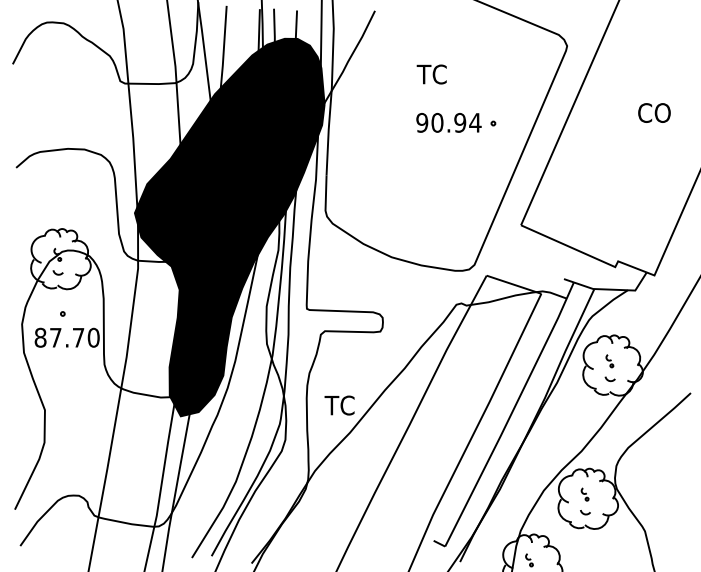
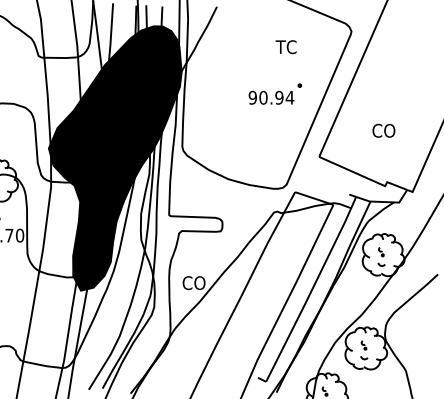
text: (431, 74) -> (285, 47), moved
text: (654, 112) -> (383, 130), moved
text: (448, 122) -> (271, 97), moved
text: (341, 405) -> (193, 283), TC -> CO

